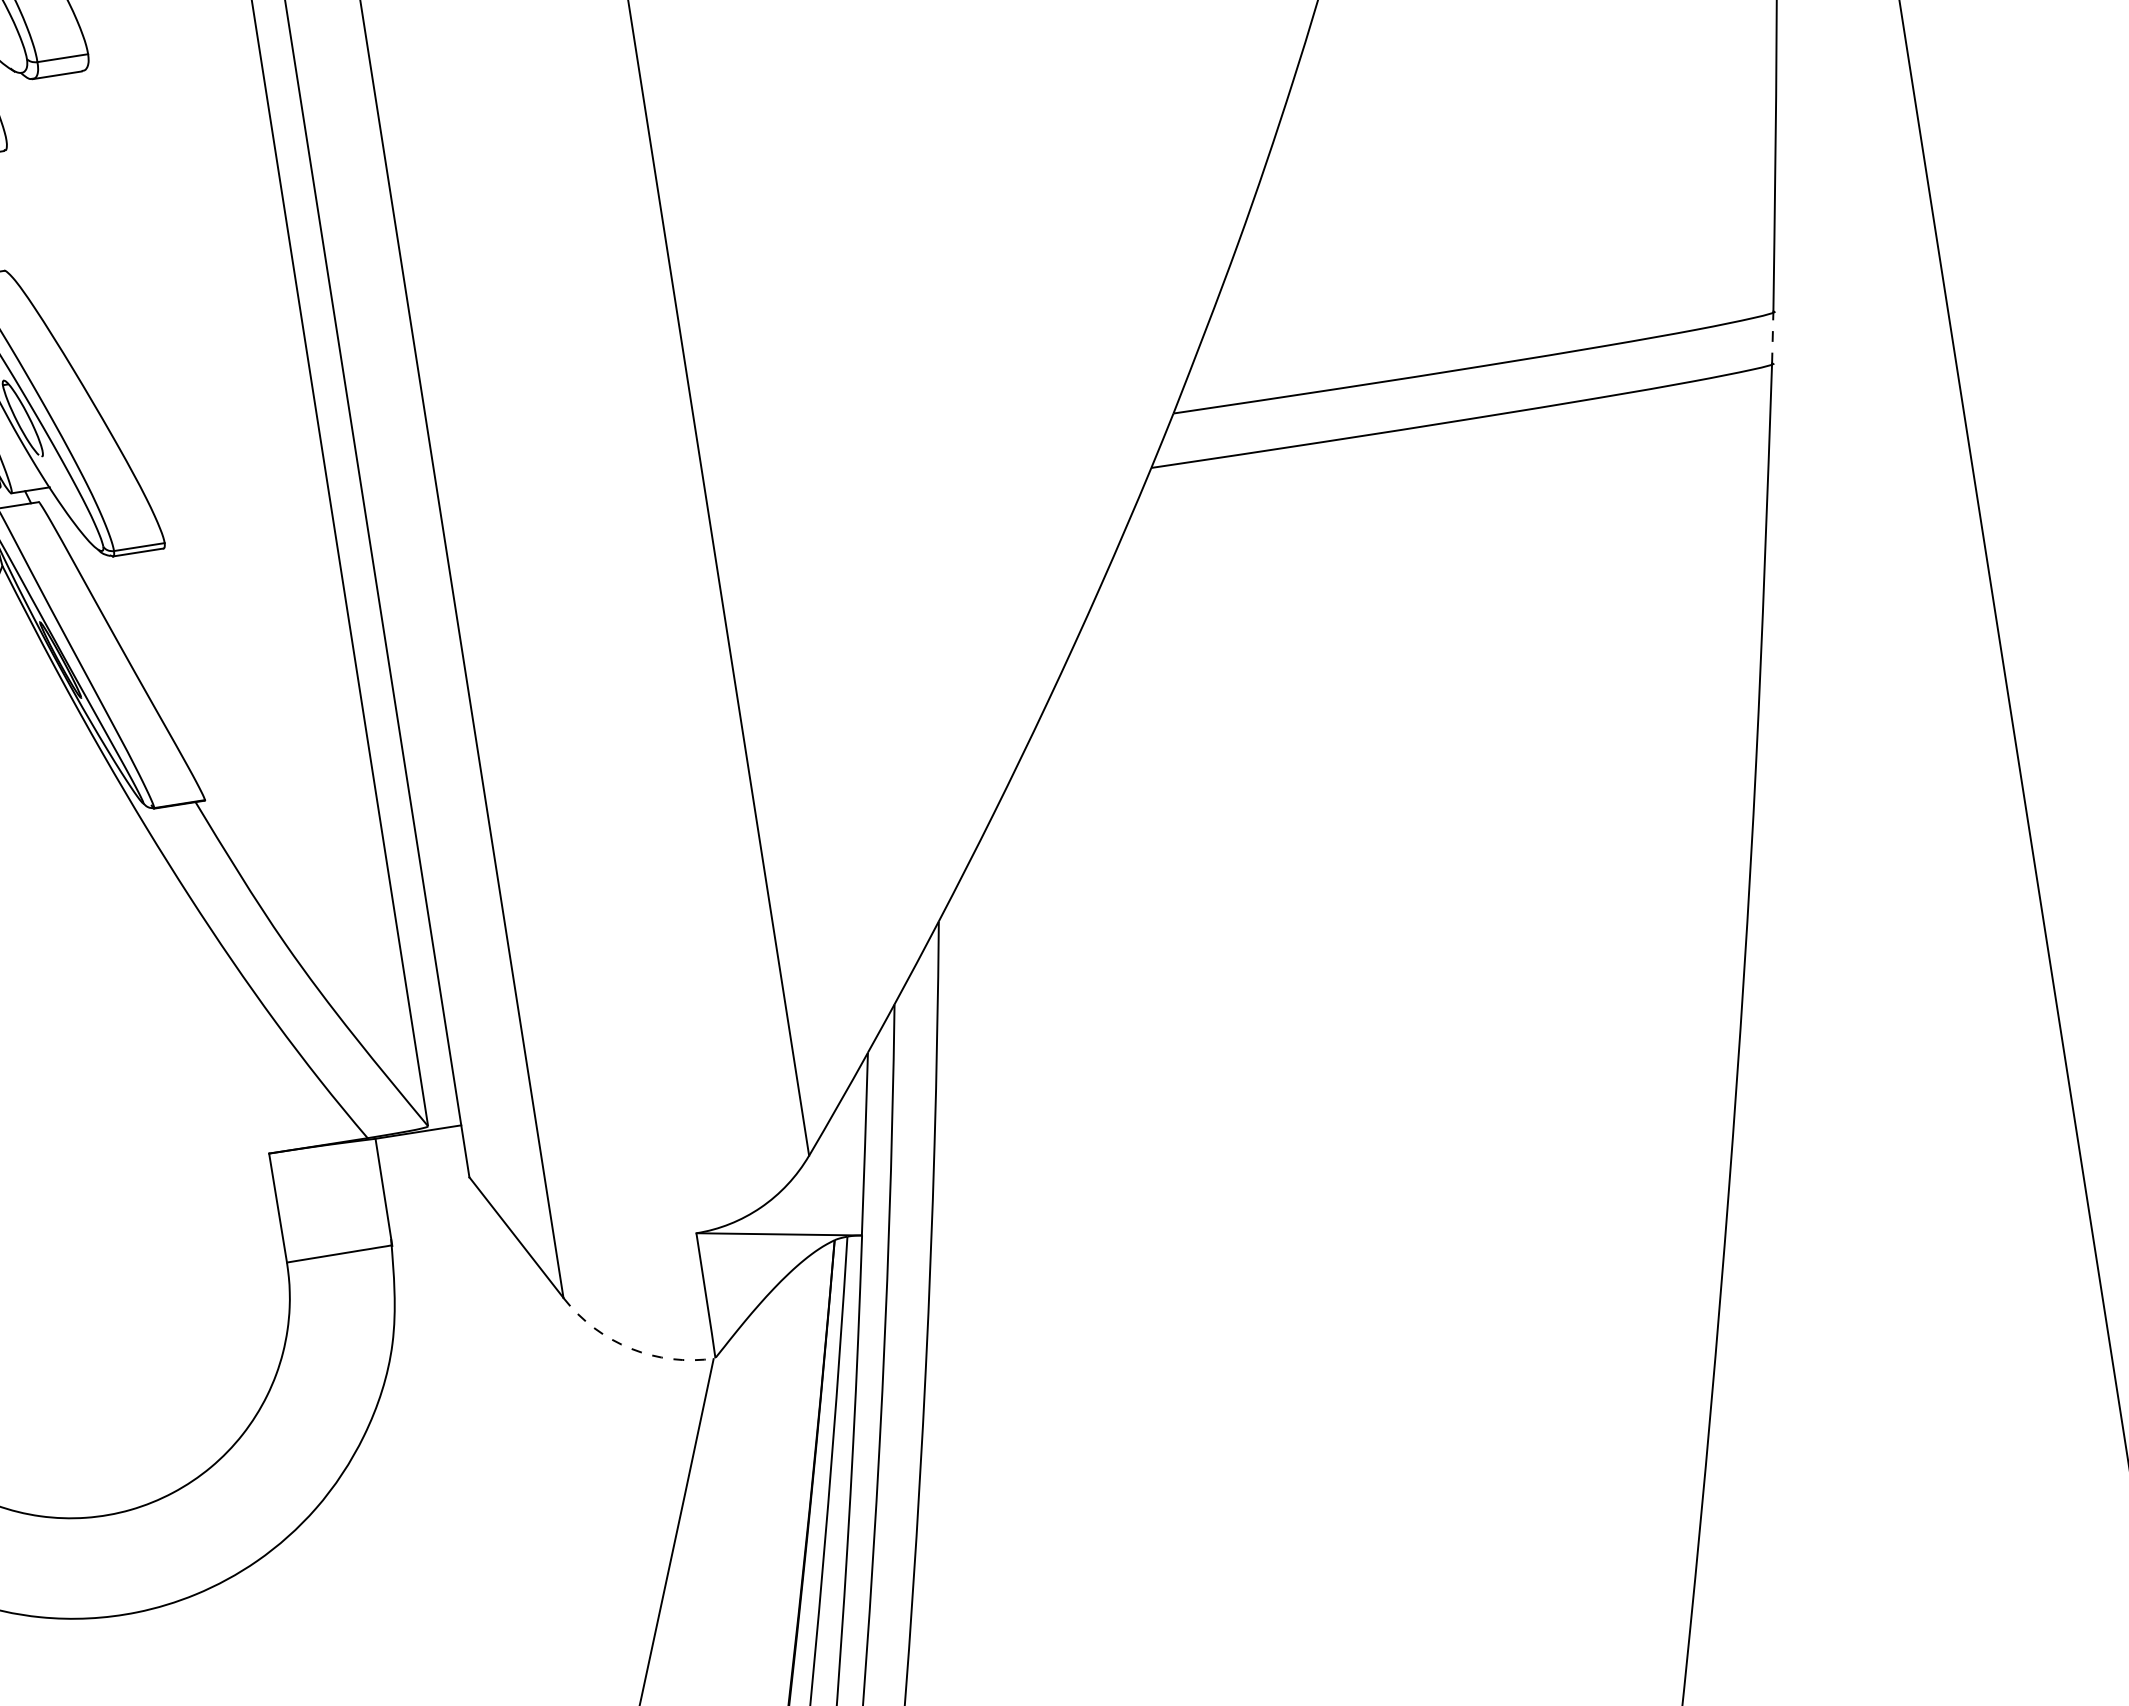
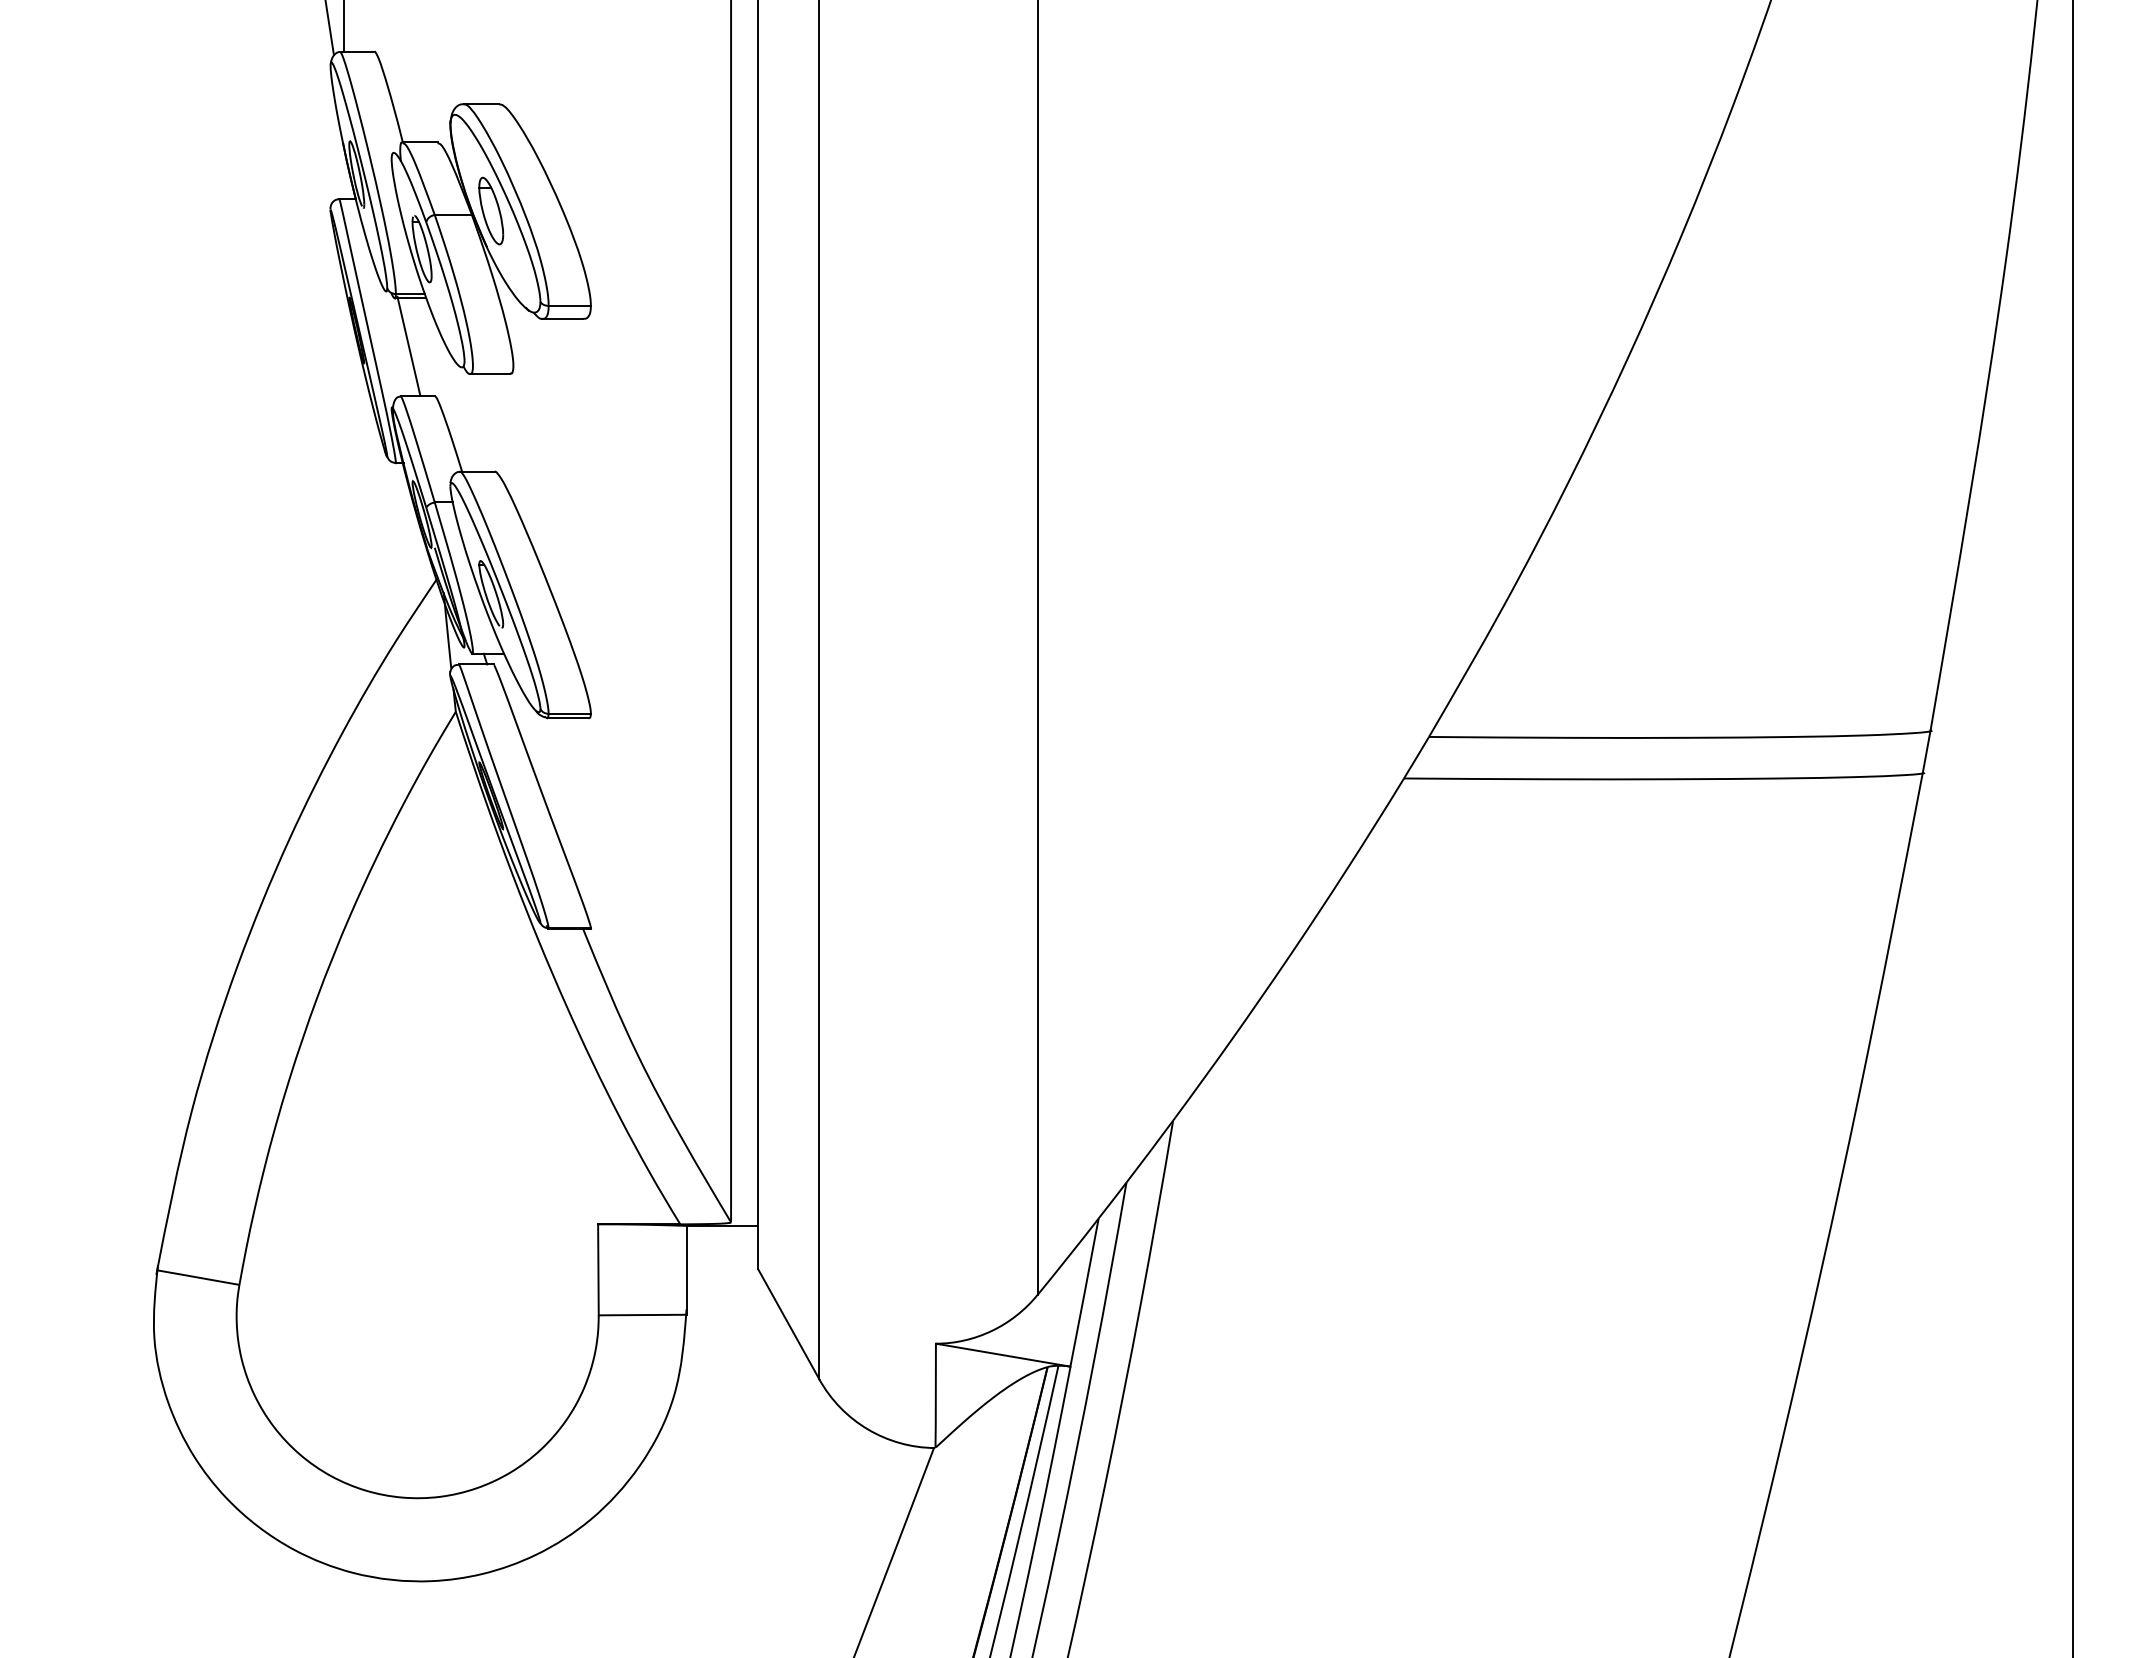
line: (1772, 337) -> (1926, 751), dashed -> solid
arc: (631, 1348) -> (868, 1429), dashed -> solid

